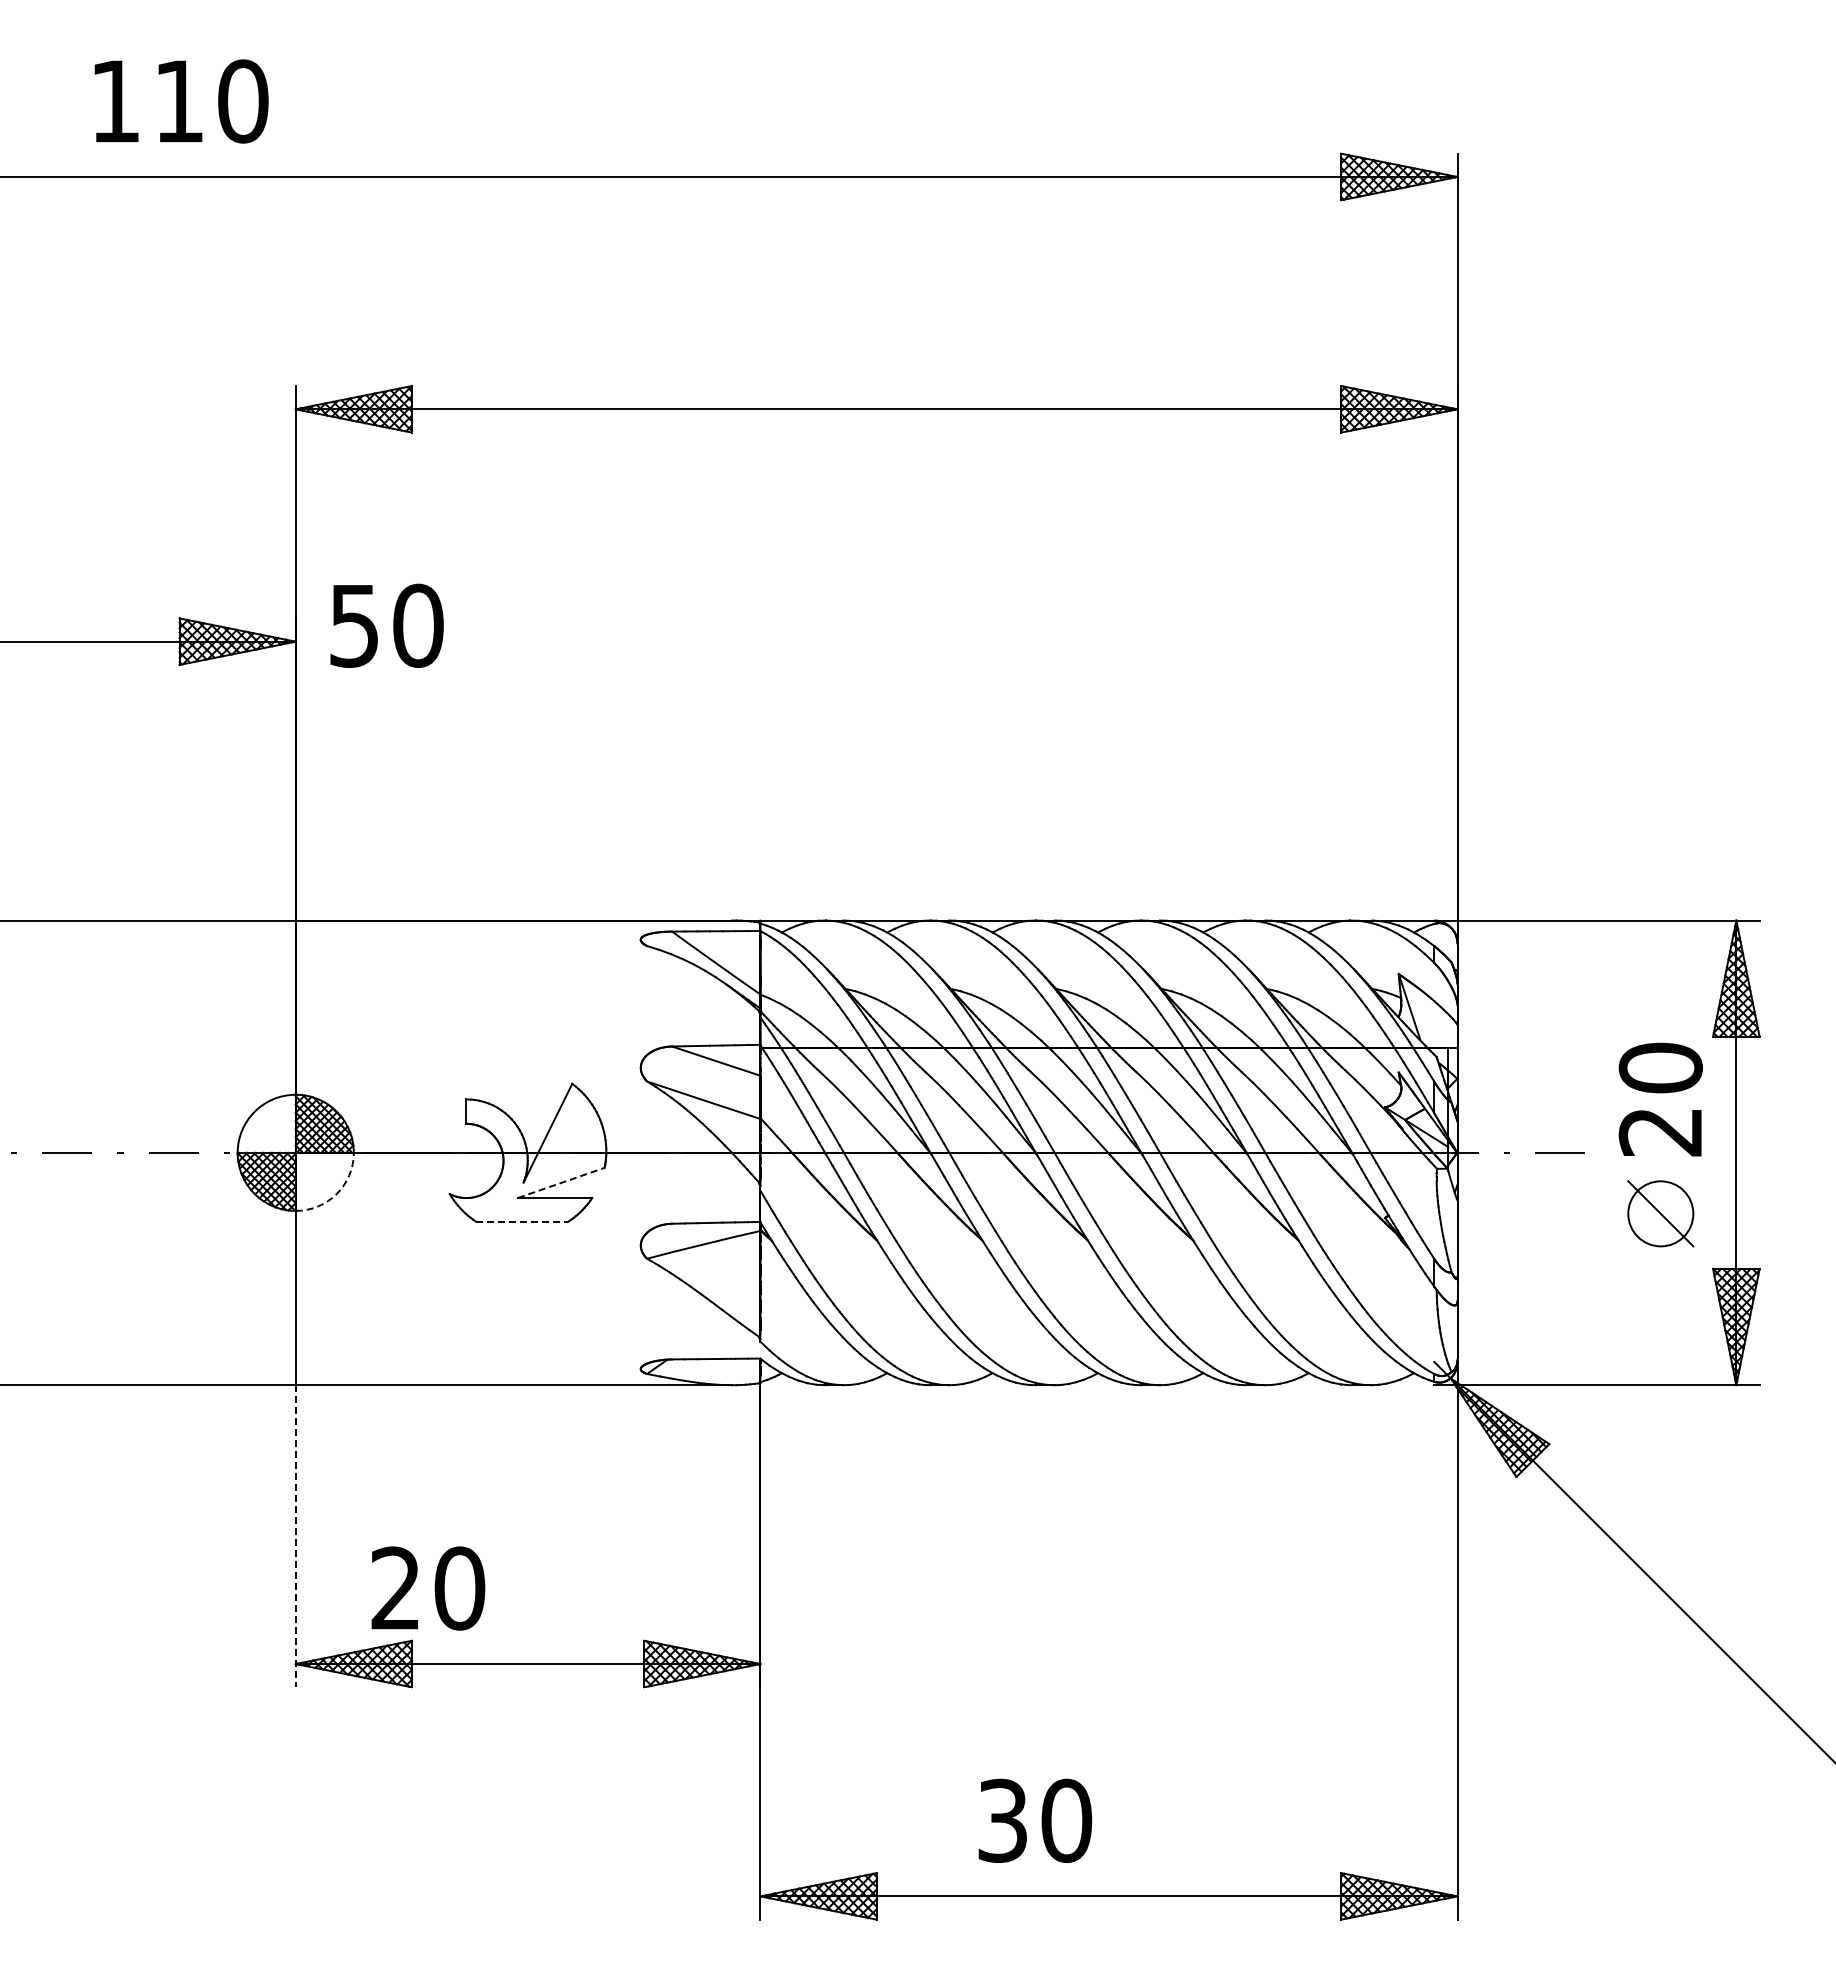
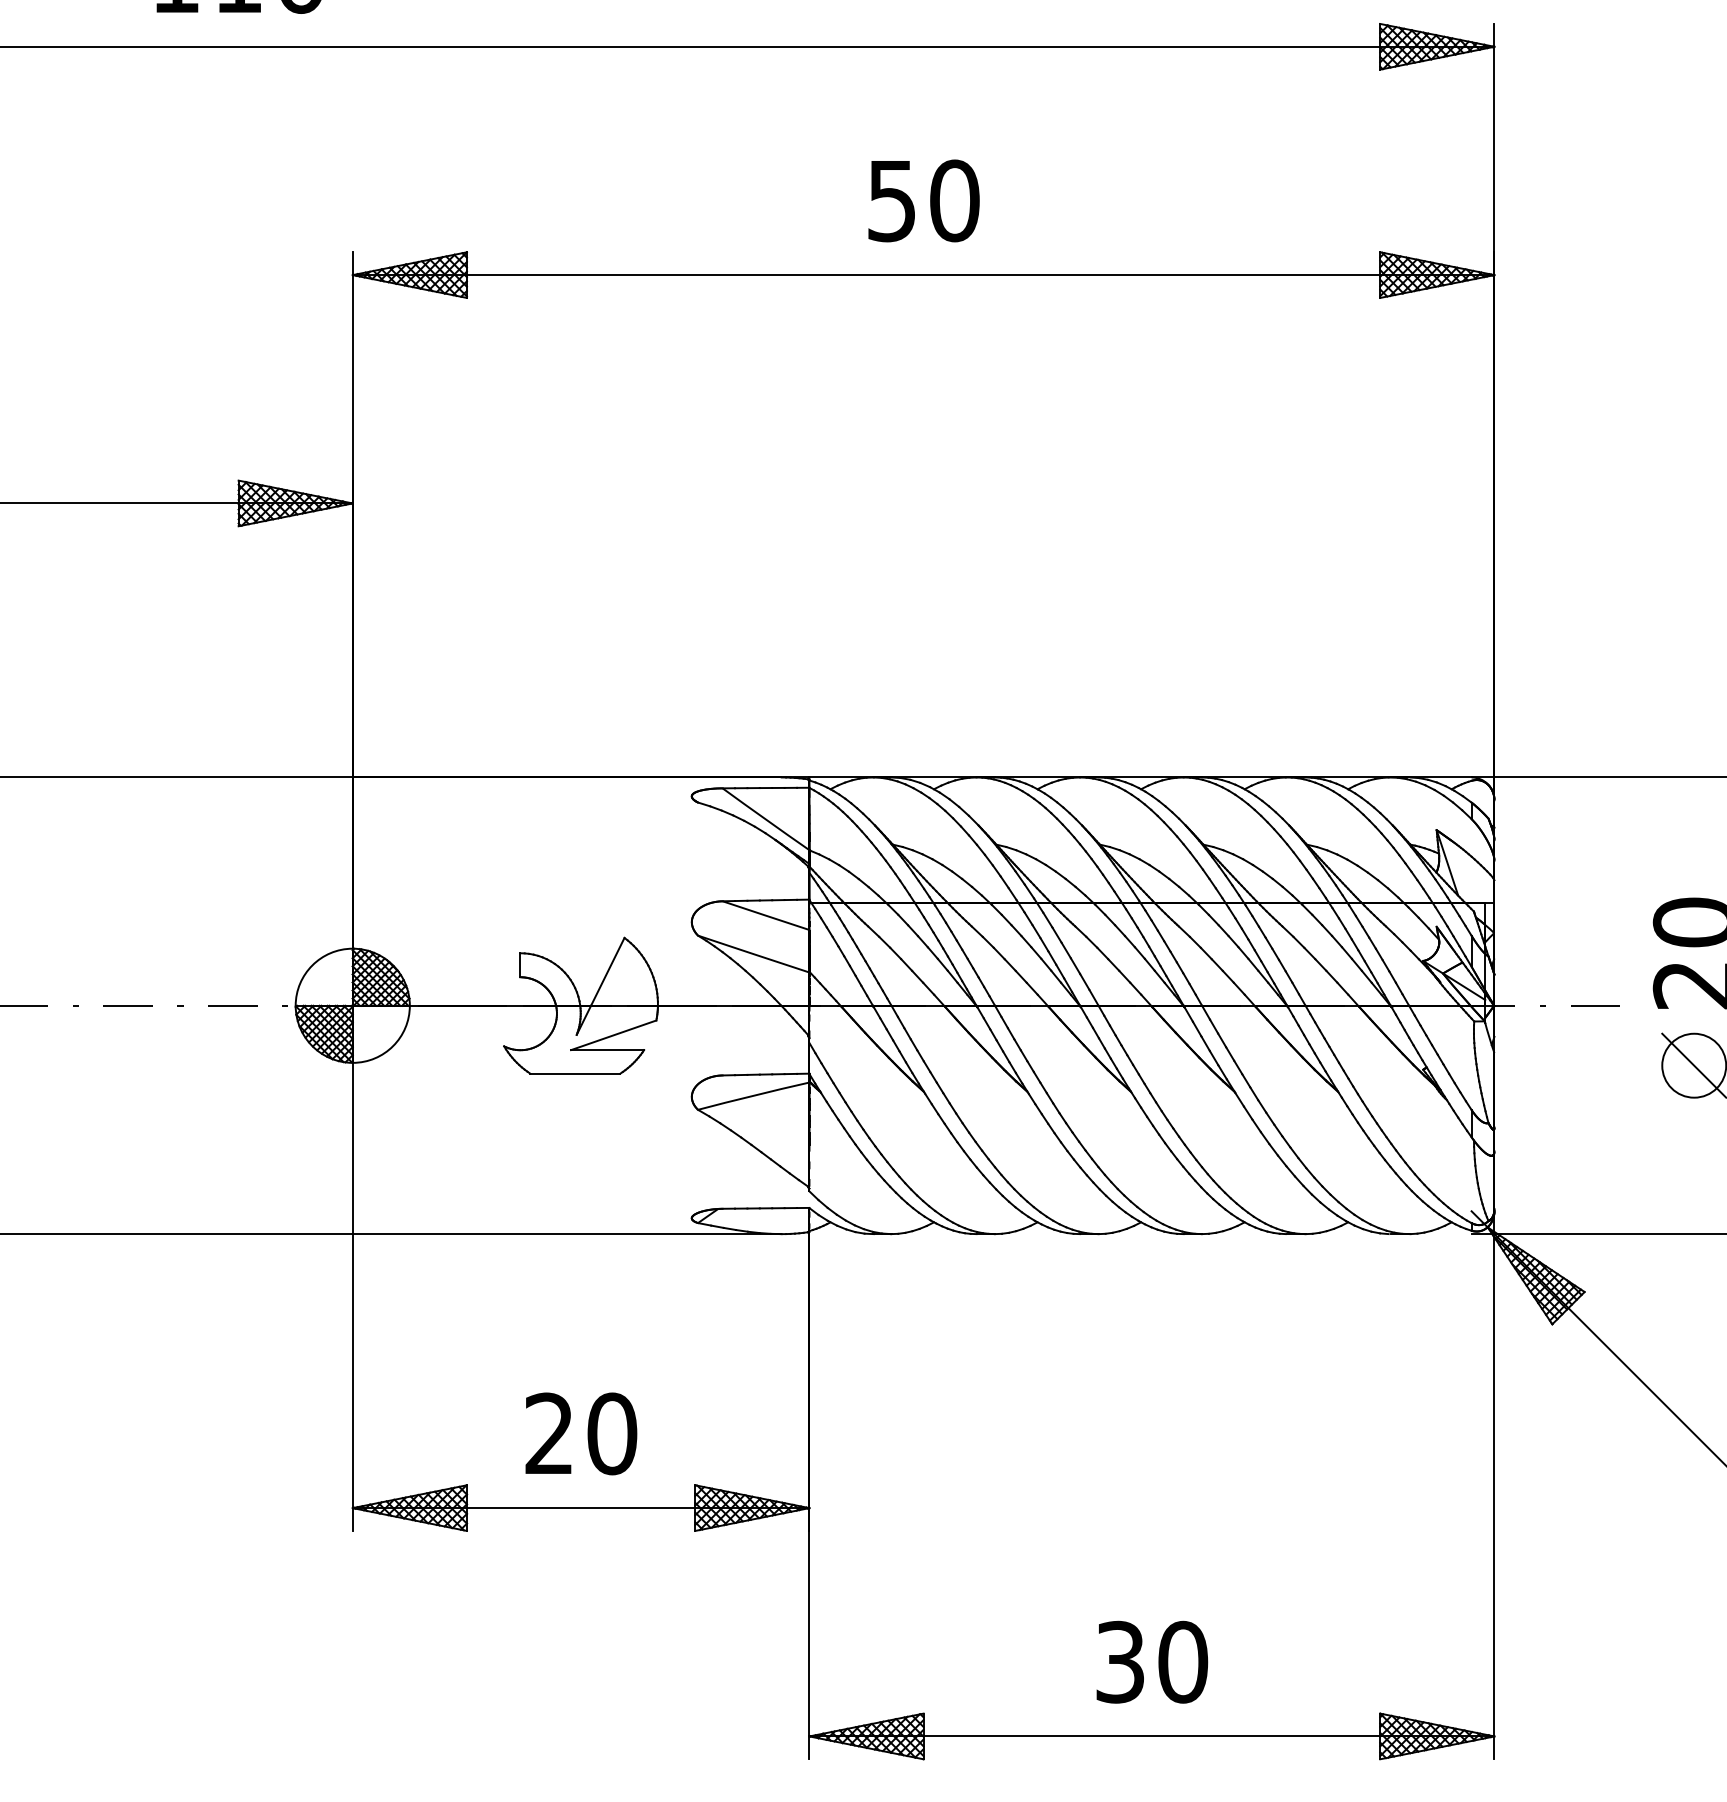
text: (386, 625) -> (923, 200), moved
line: (561, 1182) -> (613, 1034), dashed -> solid
arc: (336, 1193) -> (392, 1045), dashed -> solid
line: (522, 1221) -> (575, 1073), dashed -> solid
line: (295, 1536) -> (352, 1382), dashed -> solid
text: (428, 1588) -> (581, 1433), moved
text: (1035, 1820) -> (1152, 1661), moved

